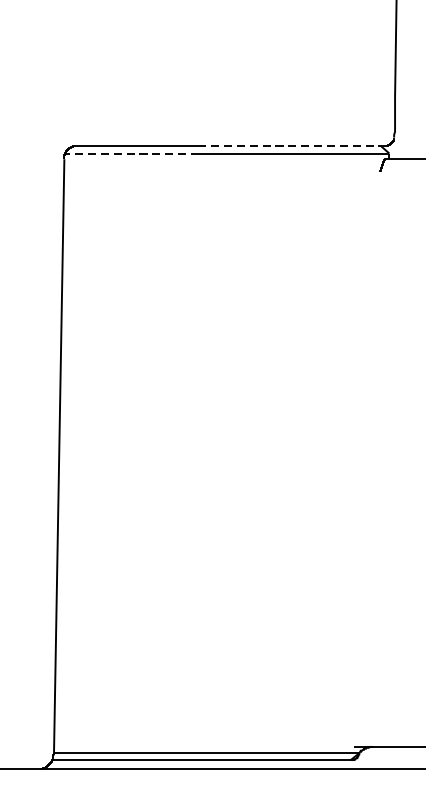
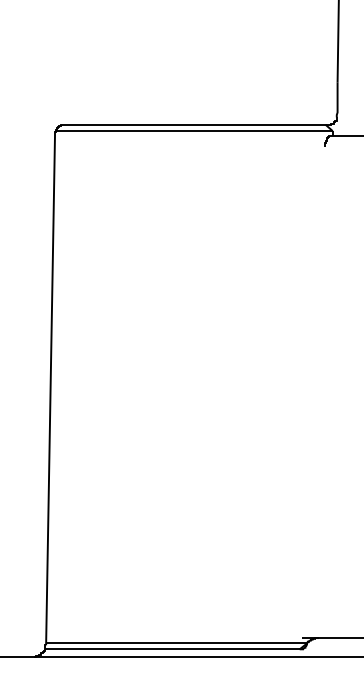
line: (293, 145) -> (250, 124), dashed -> solid
line: (131, 154) -> (112, 131), dashed -> solid

